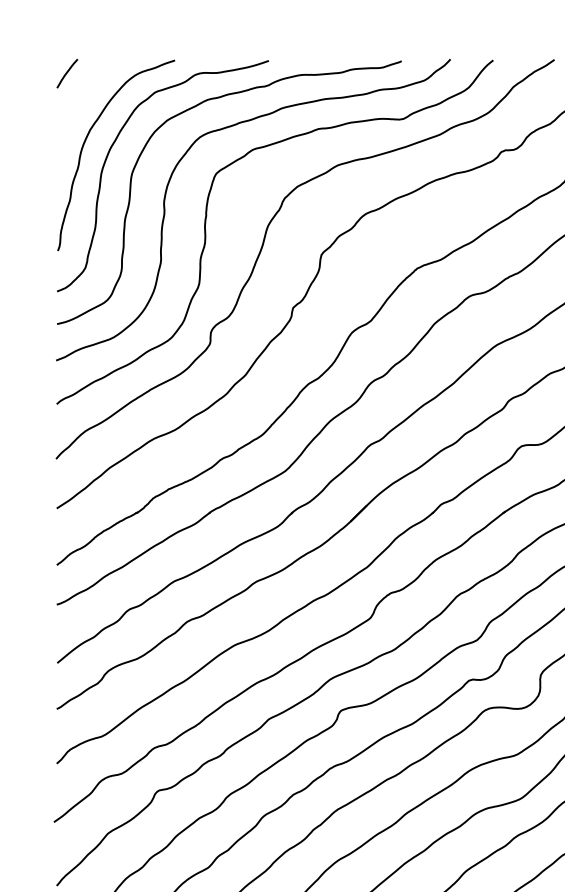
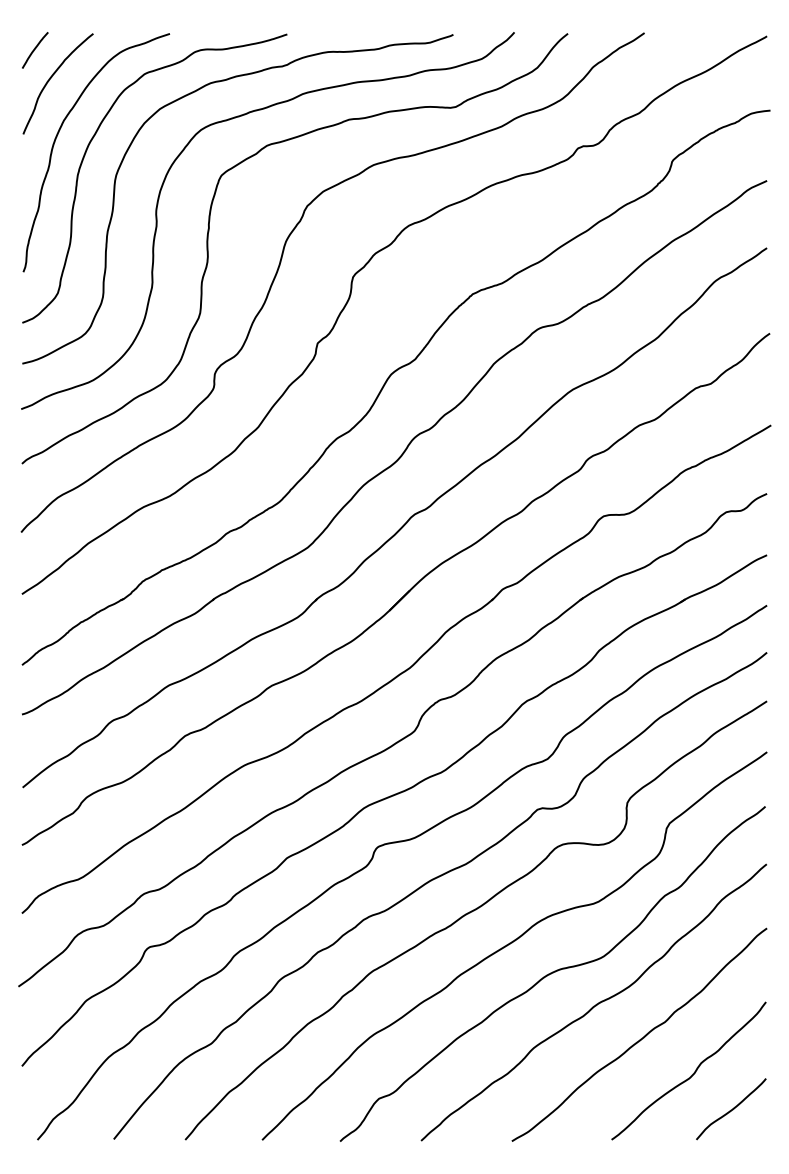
curve: (81, 95) -> (52, 77), added

